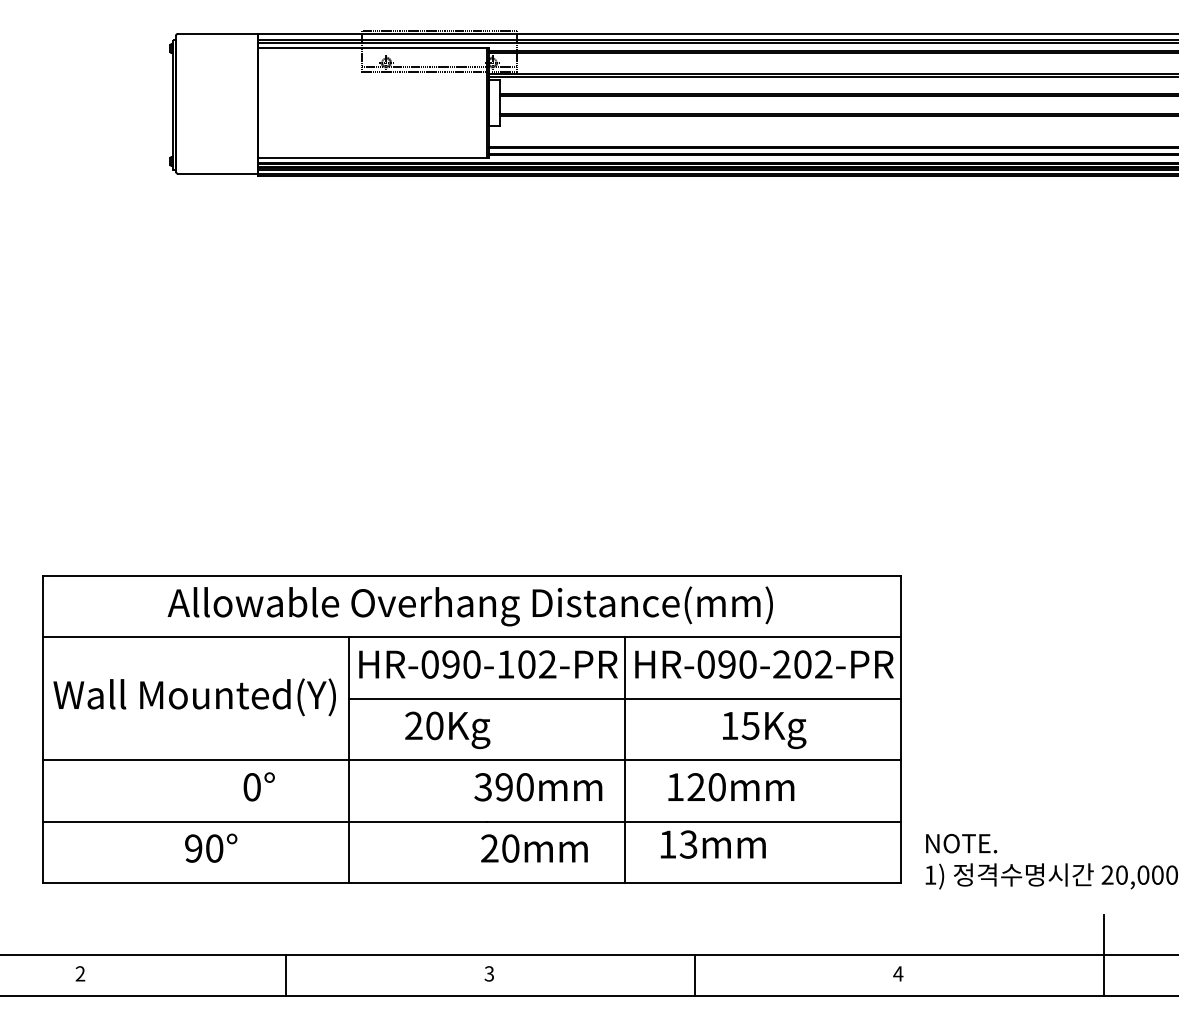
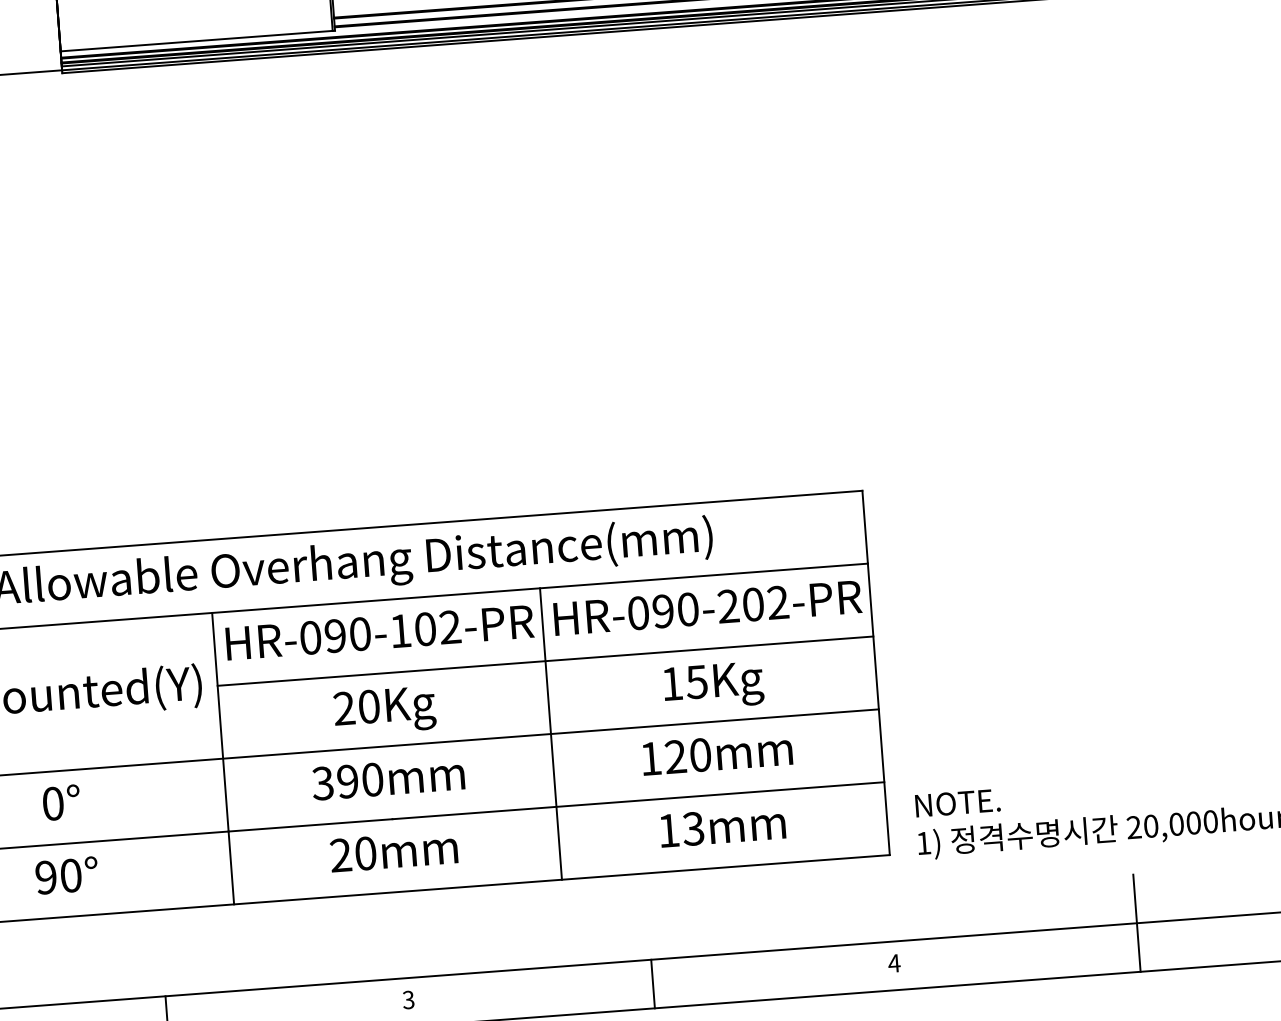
text: (447, 730) -> (384, 711), moved
text: (258, 786) -> (60, 802), moved
text: (538, 787) -> (388, 778), moved
text: (731, 787) -> (717, 754), moved
text: (712, 844) -> (721, 826), moved
text: (534, 848) -> (394, 851), moved

